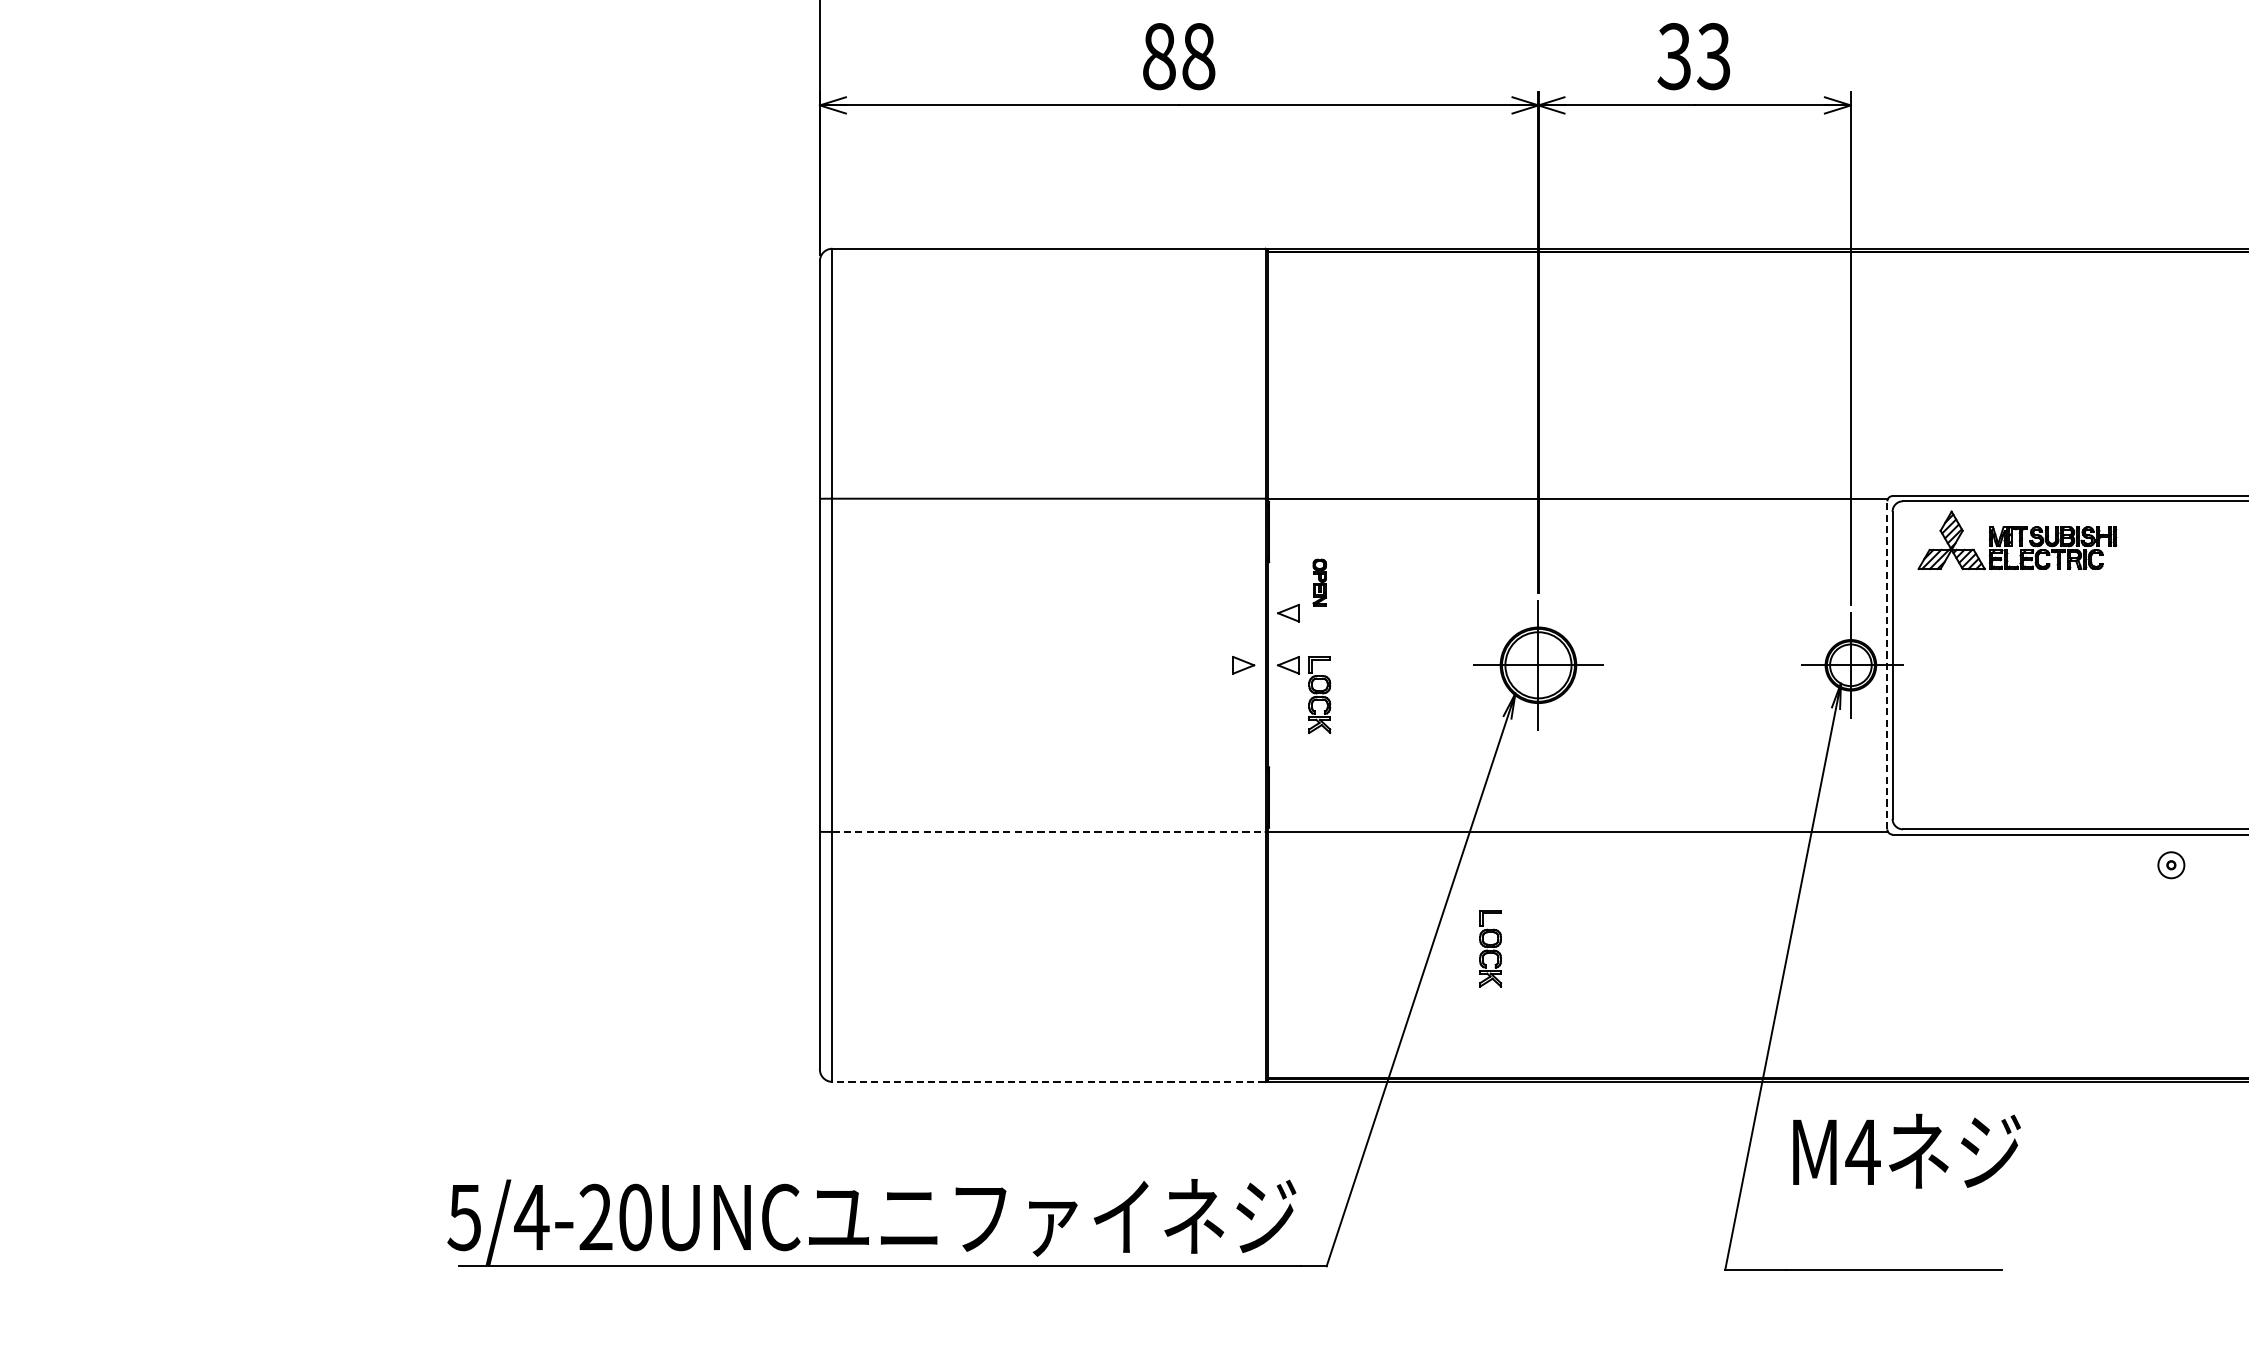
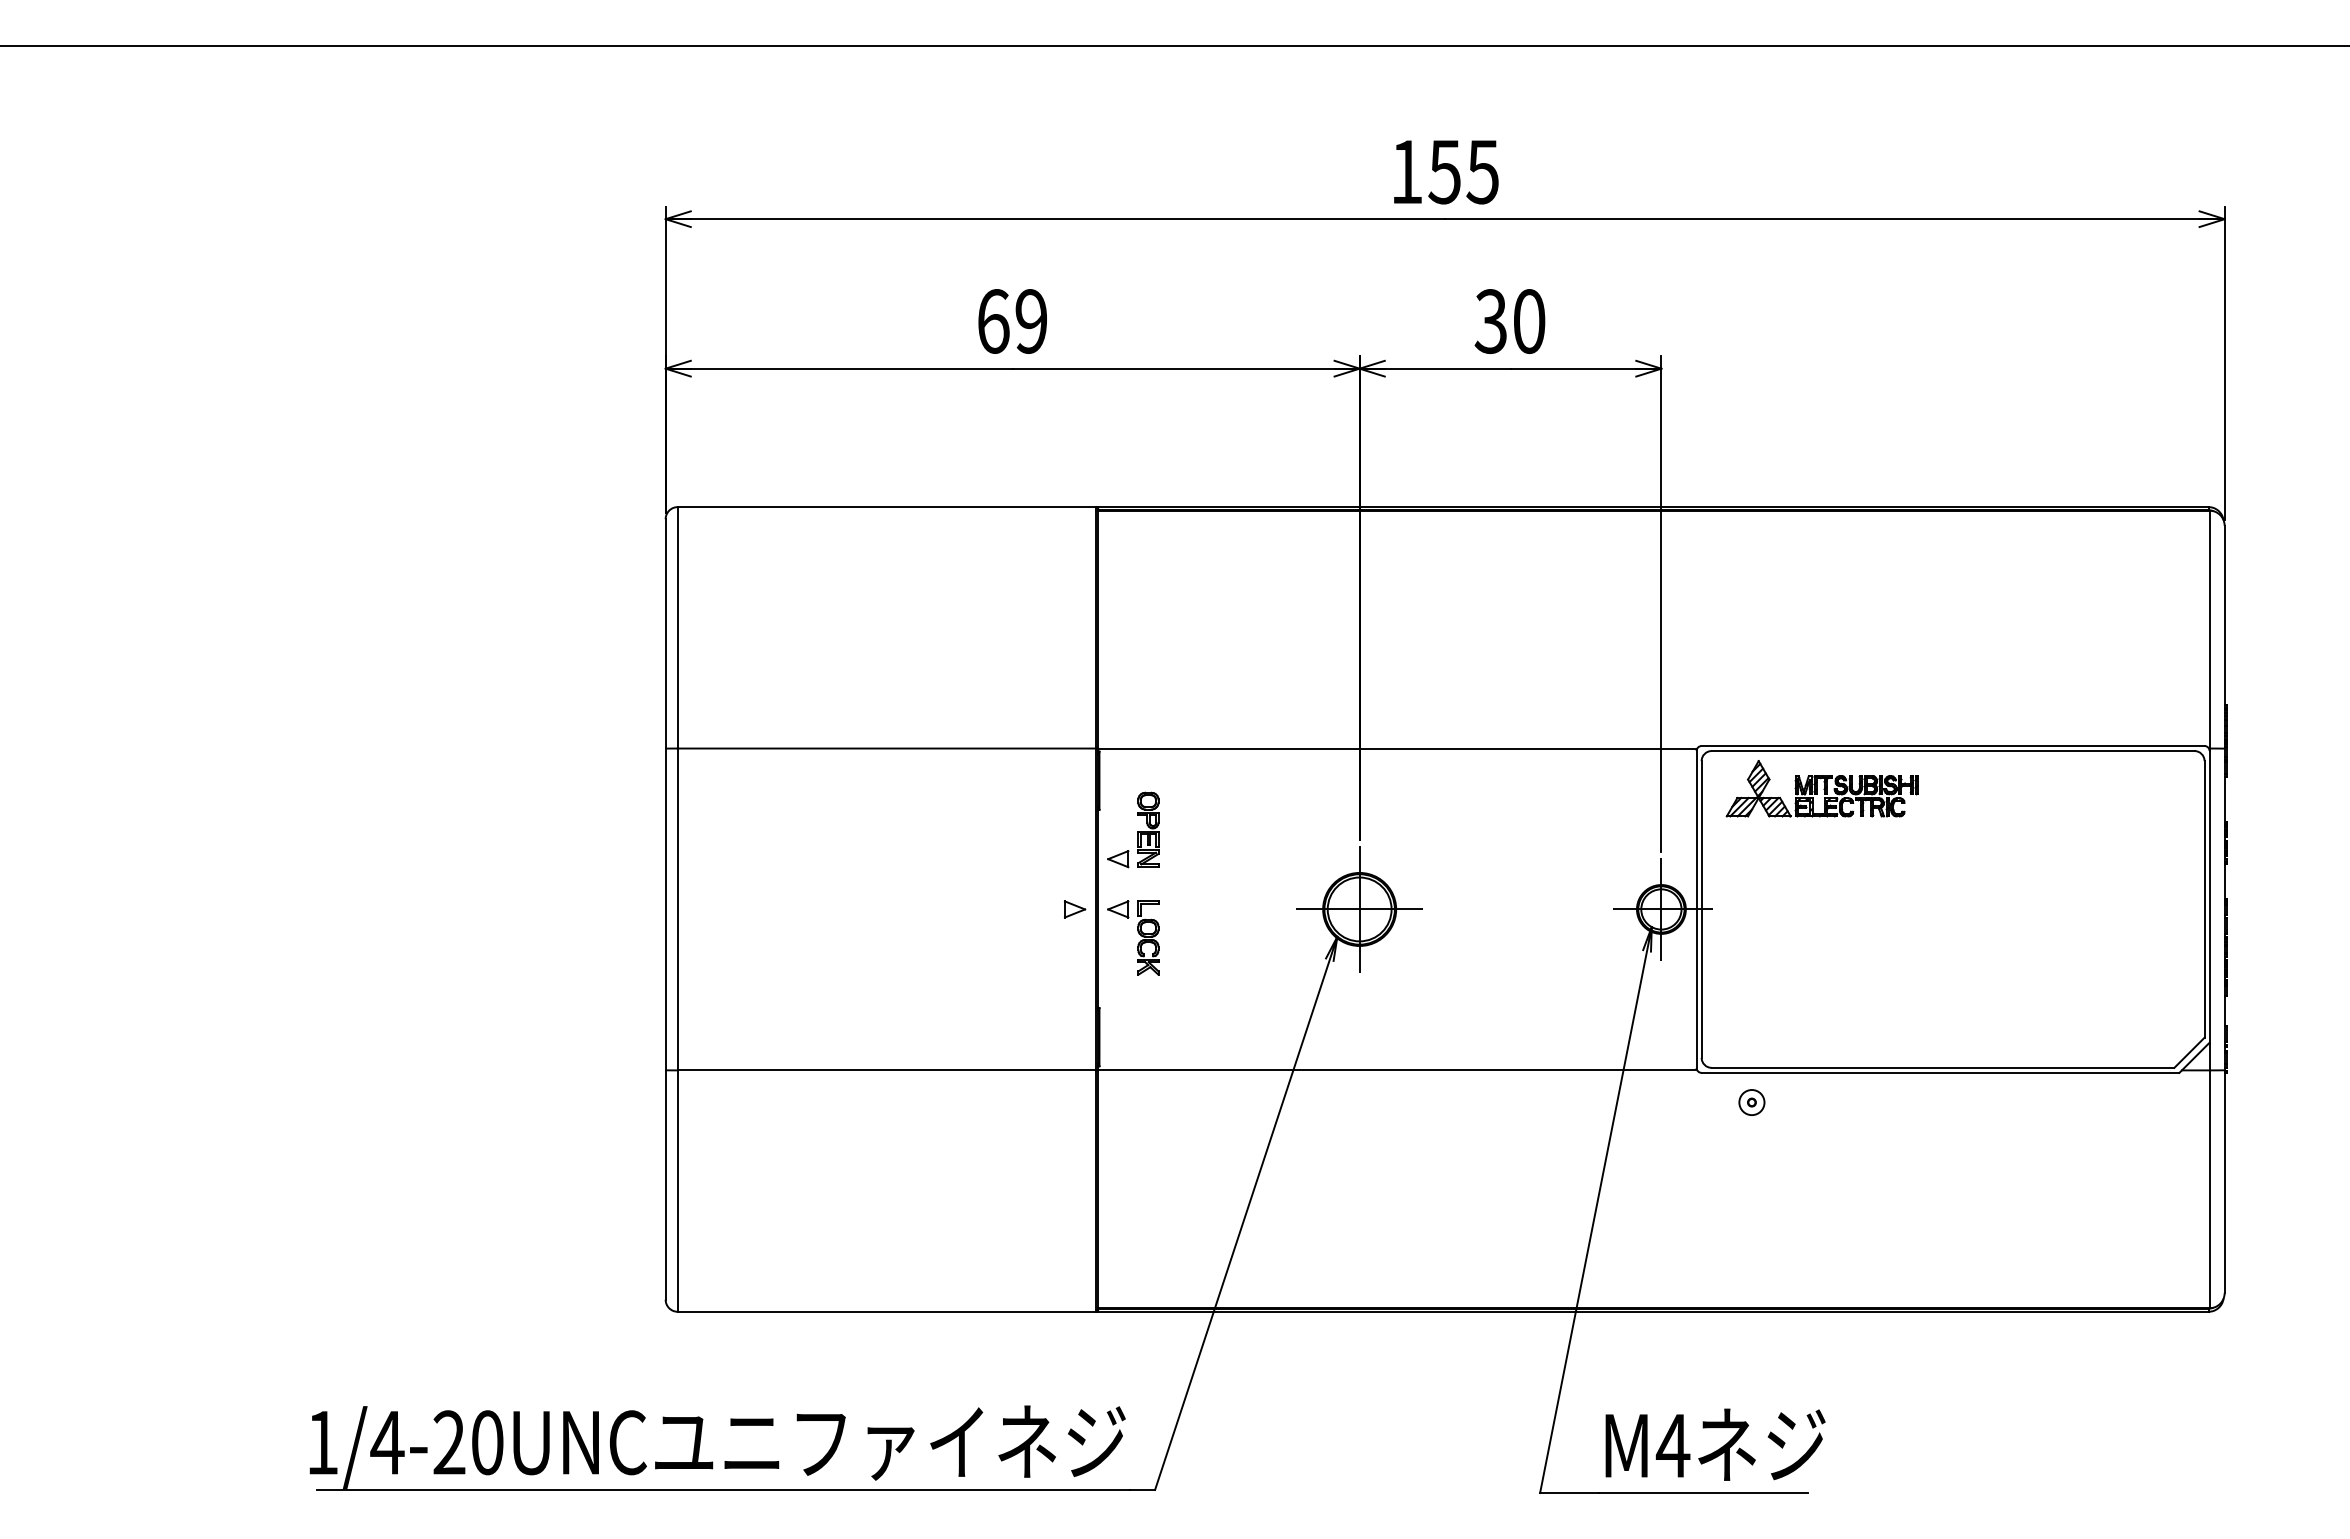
text: (1179, 56) -> (1012, 321), 88 -> 69
text: (1713, 56) -> (1528, 321), 33 -> 30
part: (1319, 582) -> (1148, 829), size x1.67
line: (1887, 664) -> (1696, 908), dashed -> solid
line: (1049, 832) -> (887, 1070), dashed -> solid
part: (2170, 865) -> (1751, 1102), moved
part: (1490, 948) -> (1313, 1182), removed
line: (1048, 1081) -> (886, 1311), dashed -> solid
text: (1906, 1150) -> (1715, 1444), moved
text: (464, 1218) -> (322, 1443), 5/4-20UNC -> 1/4-20UNC

